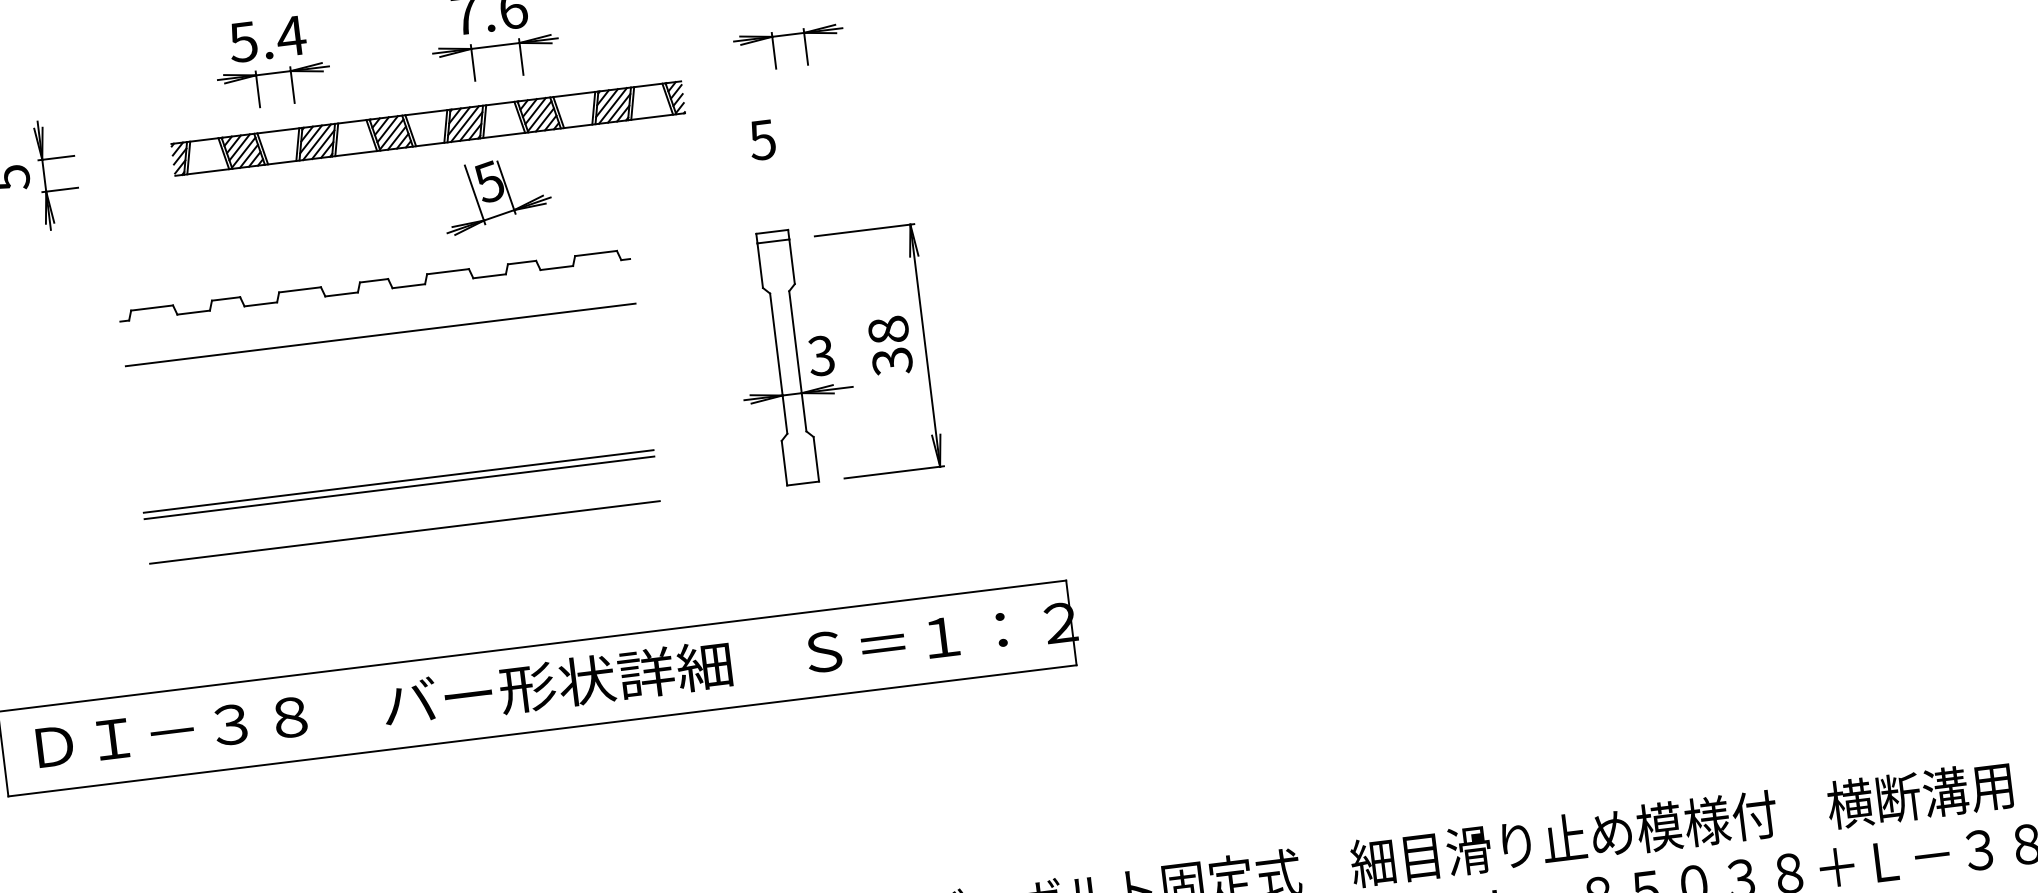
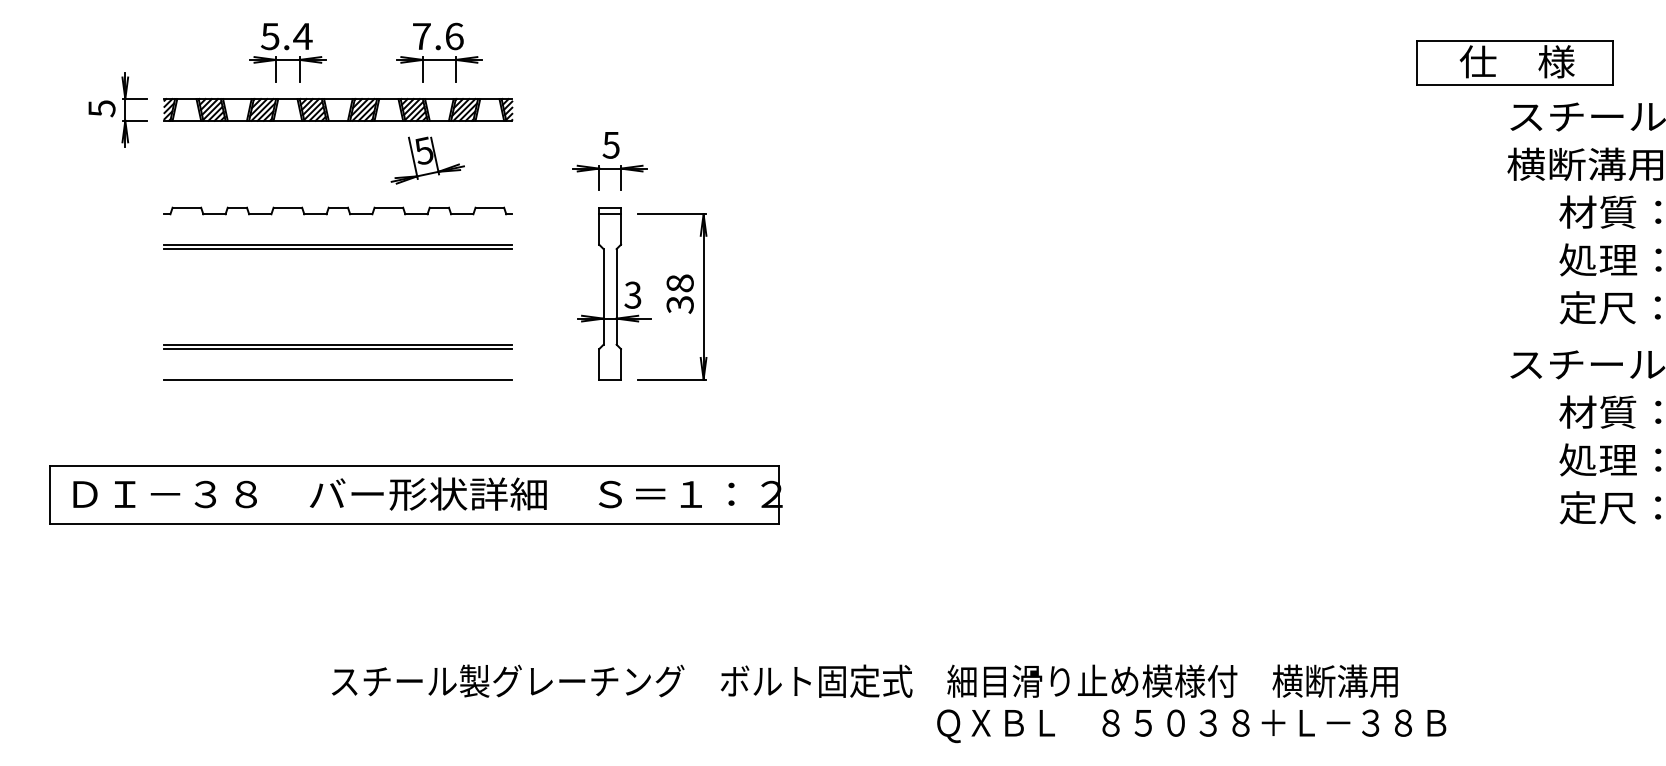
part: (787, 36) -> (609, 169), moved
part: (428, 127) -> (338, 109), moved
line: (381, 341) -> (338, 249), added

